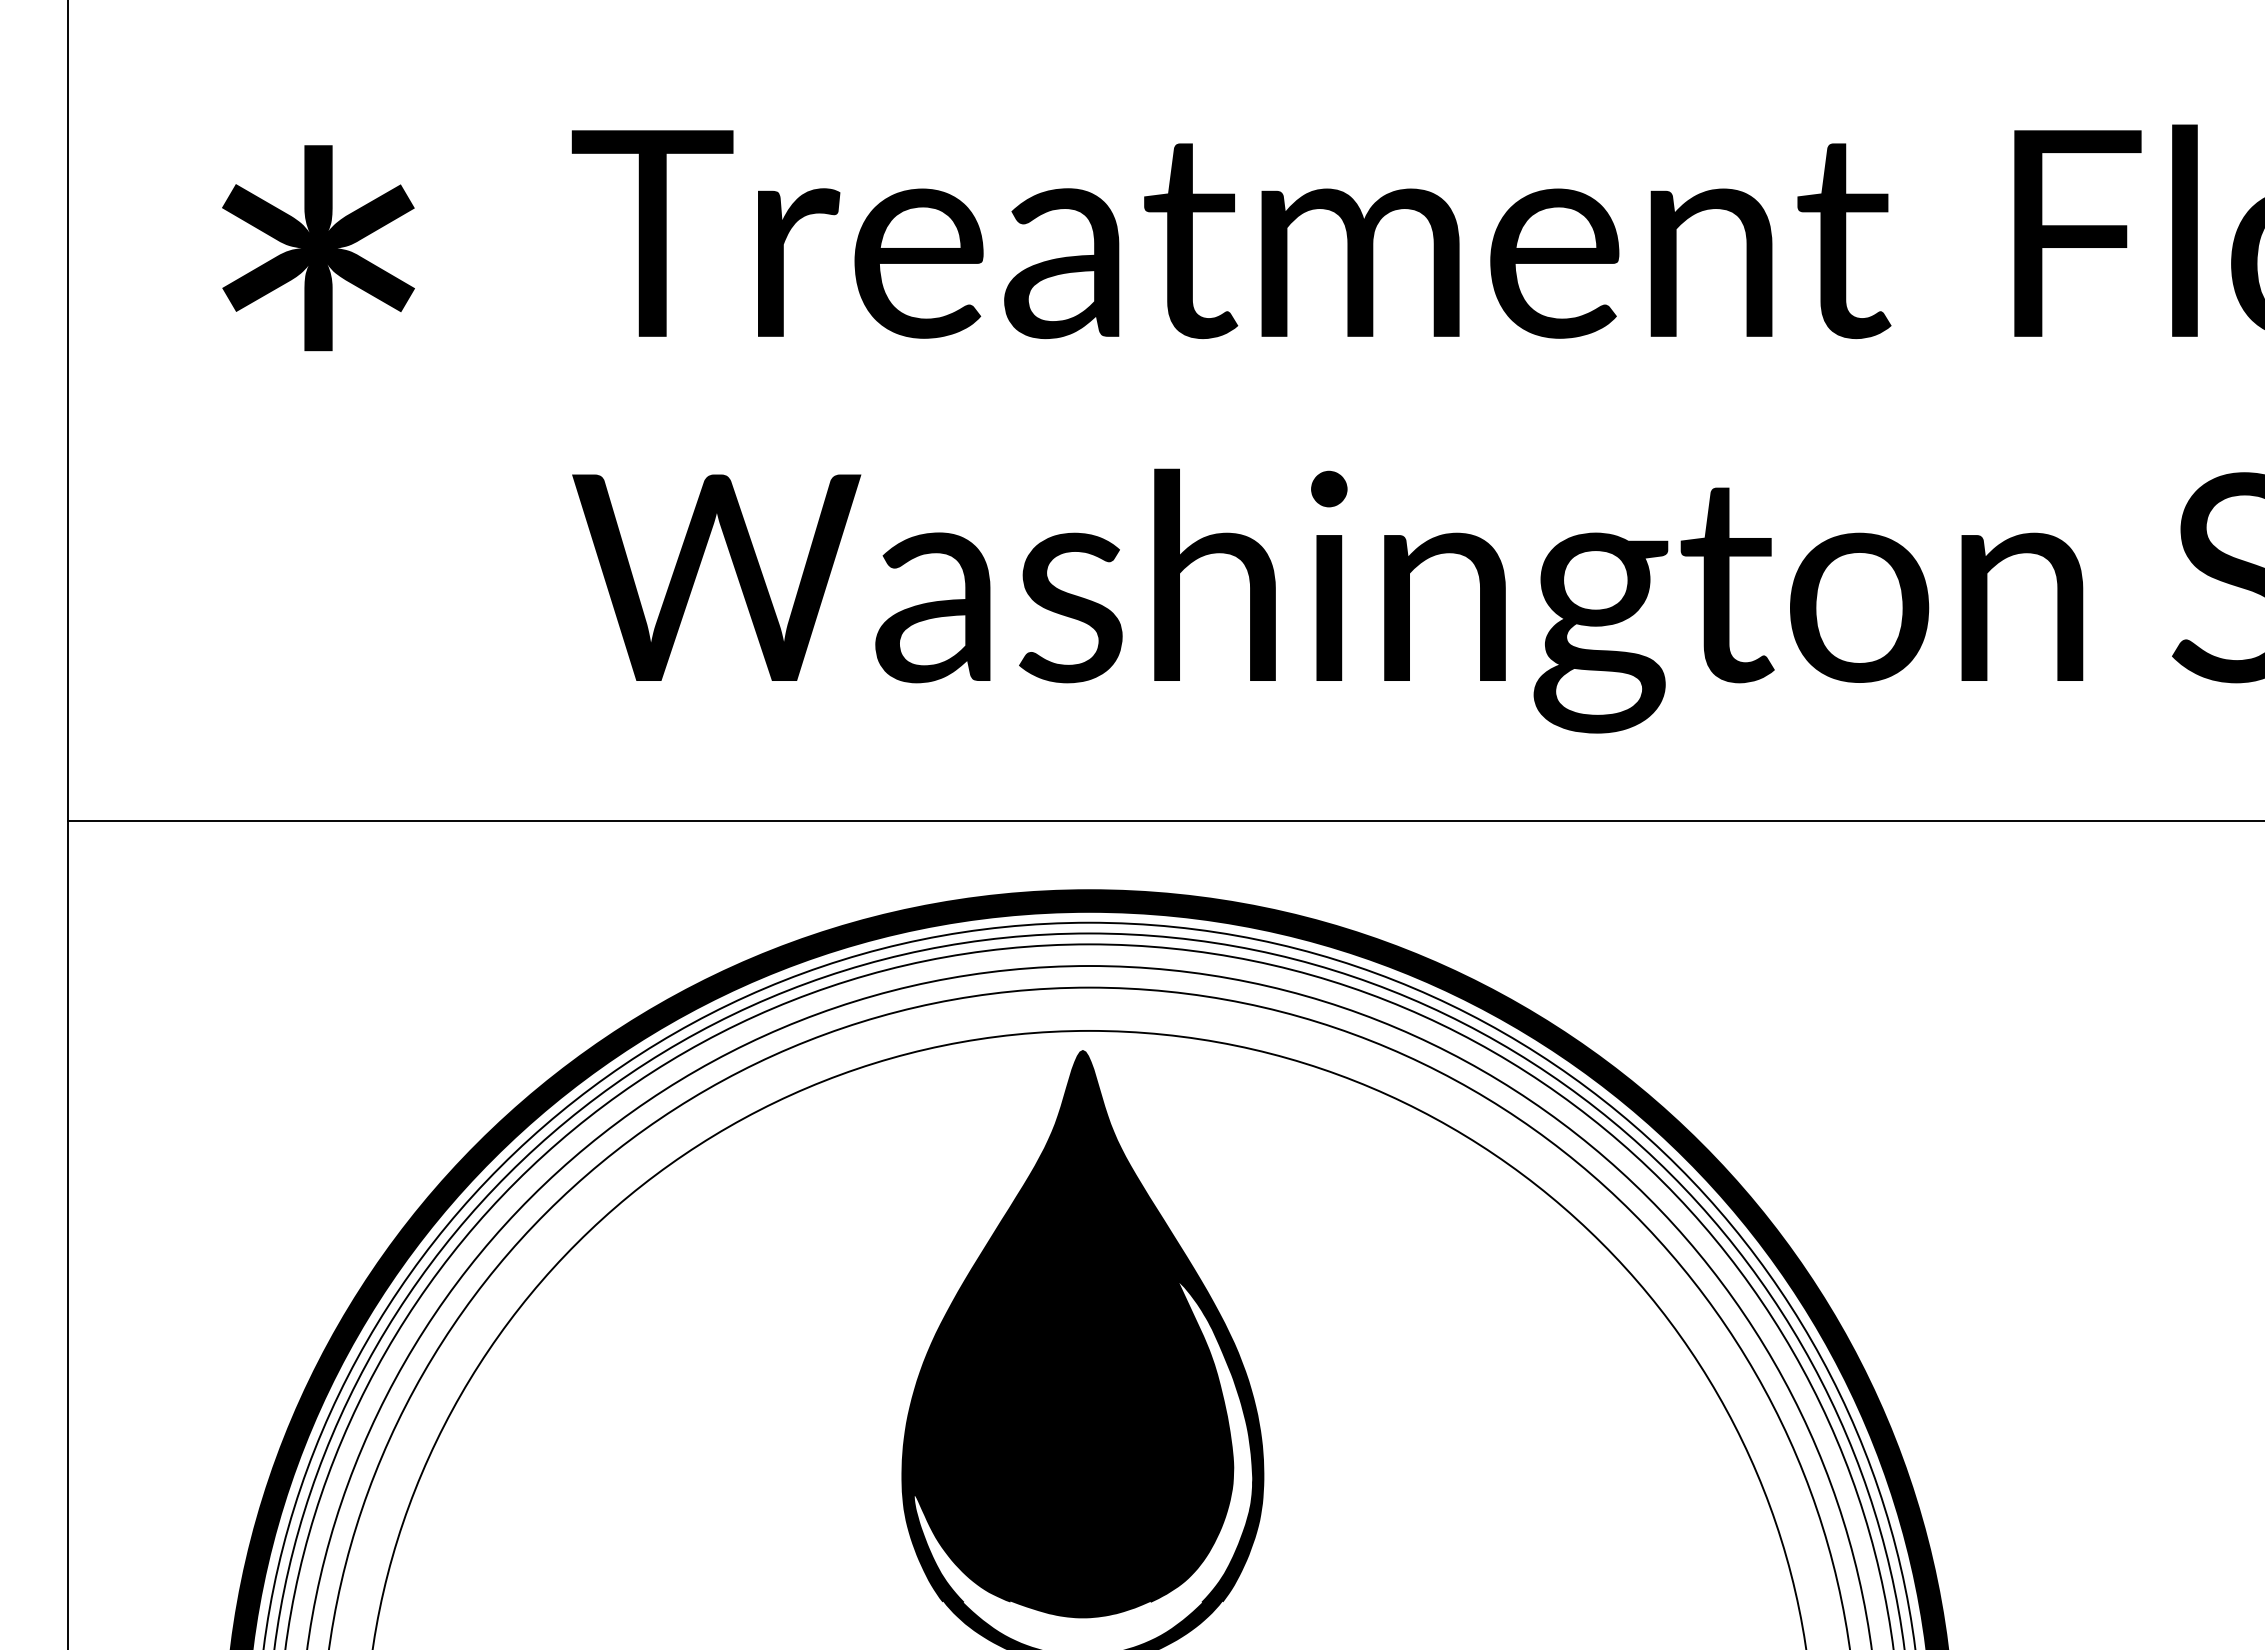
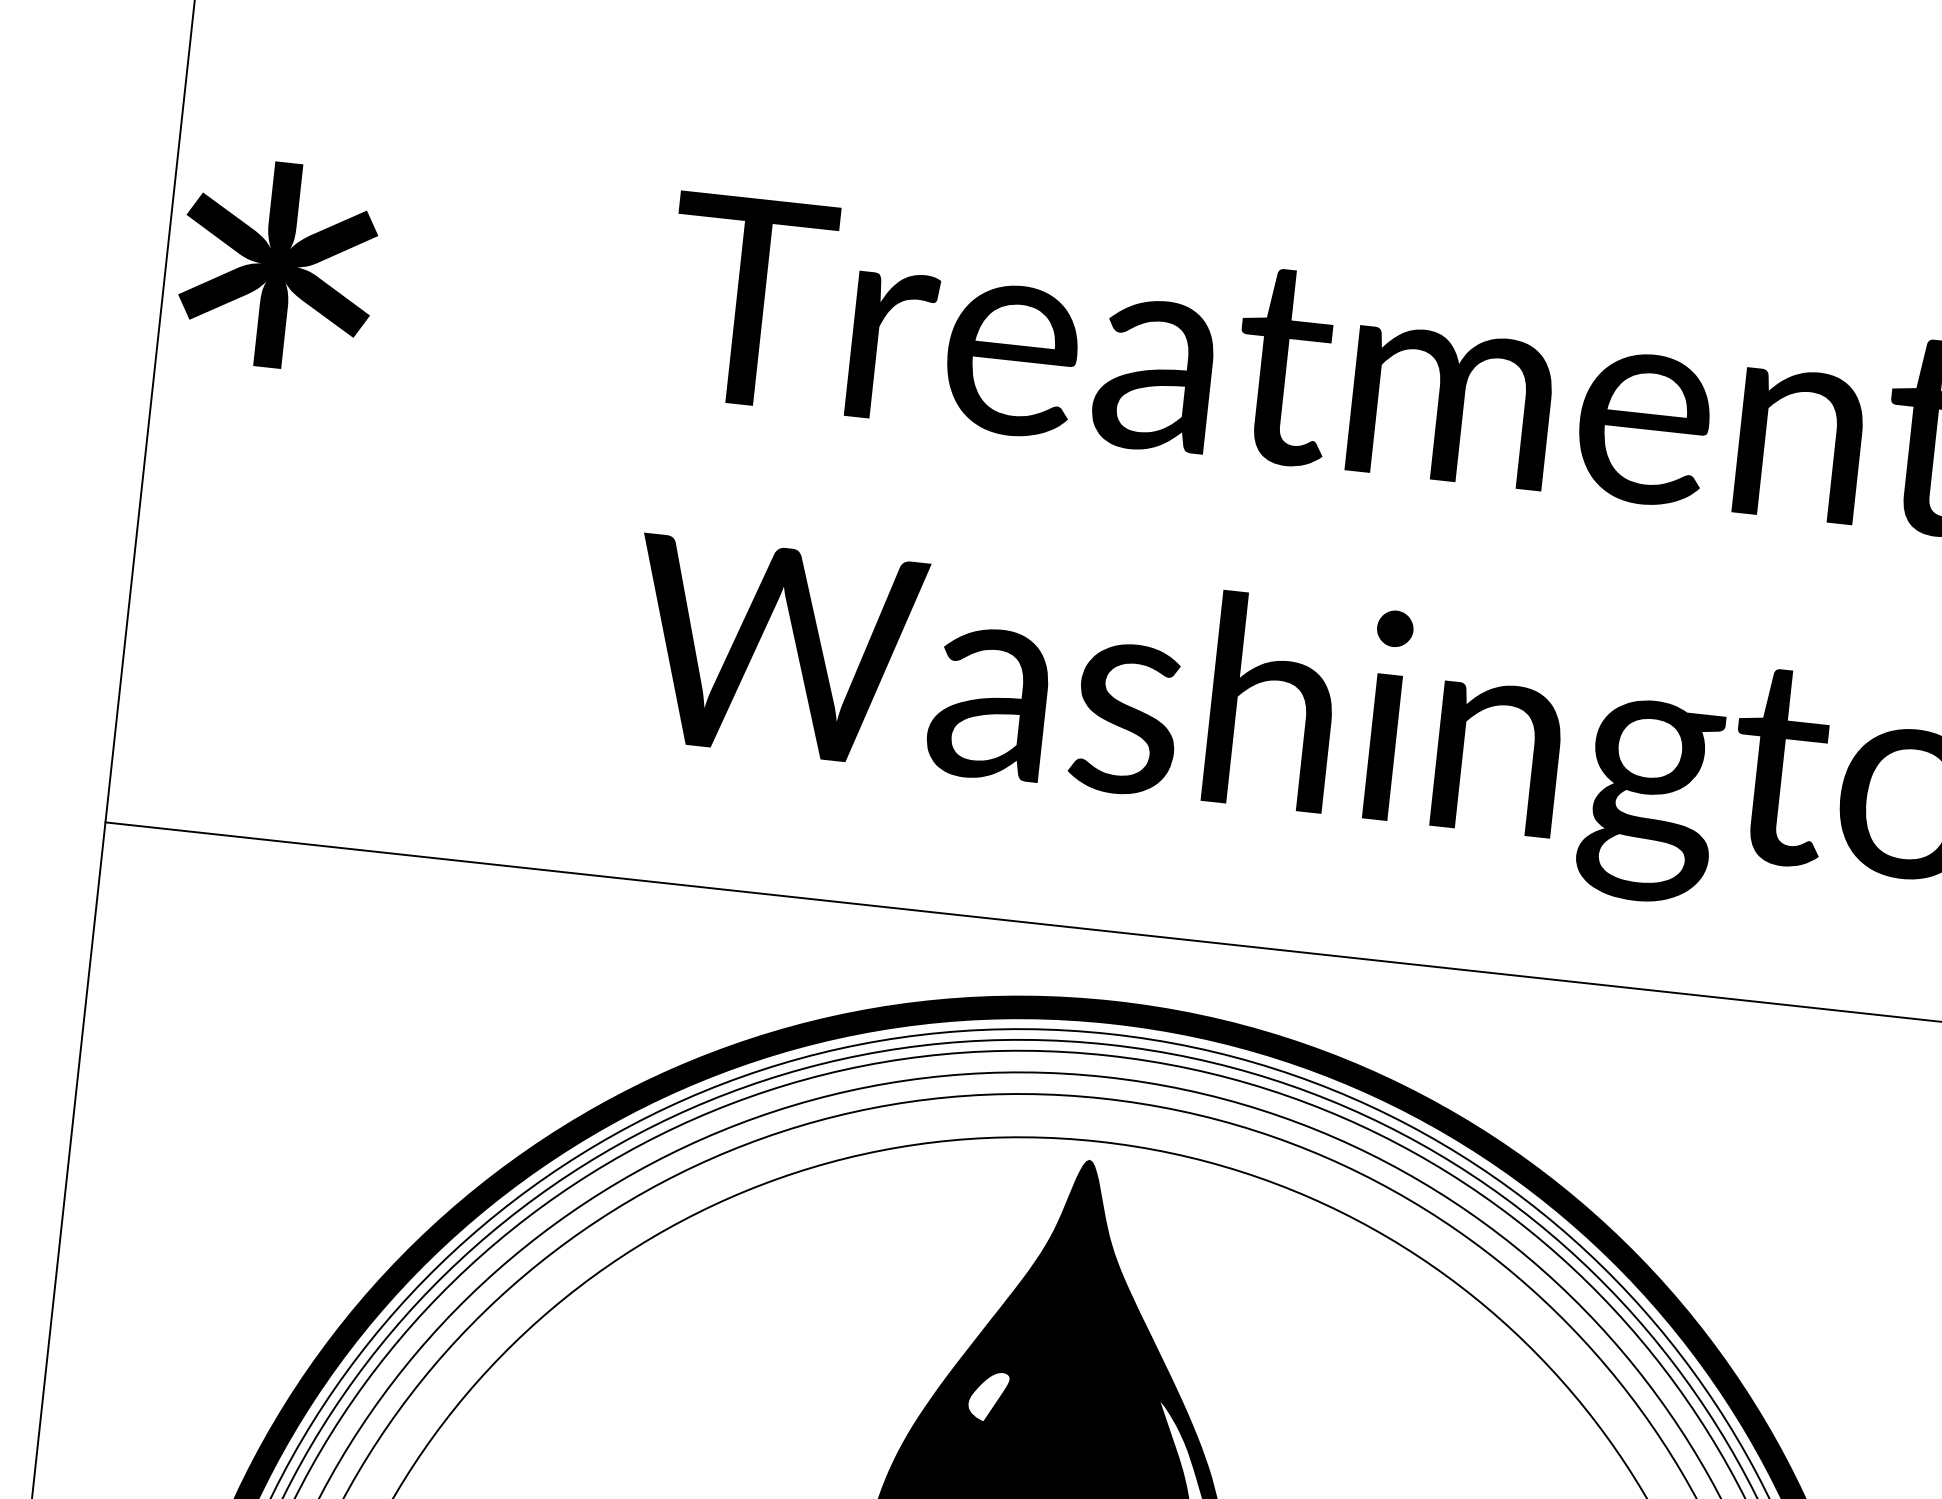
text: (318, 248) -> (278, 265), moved

